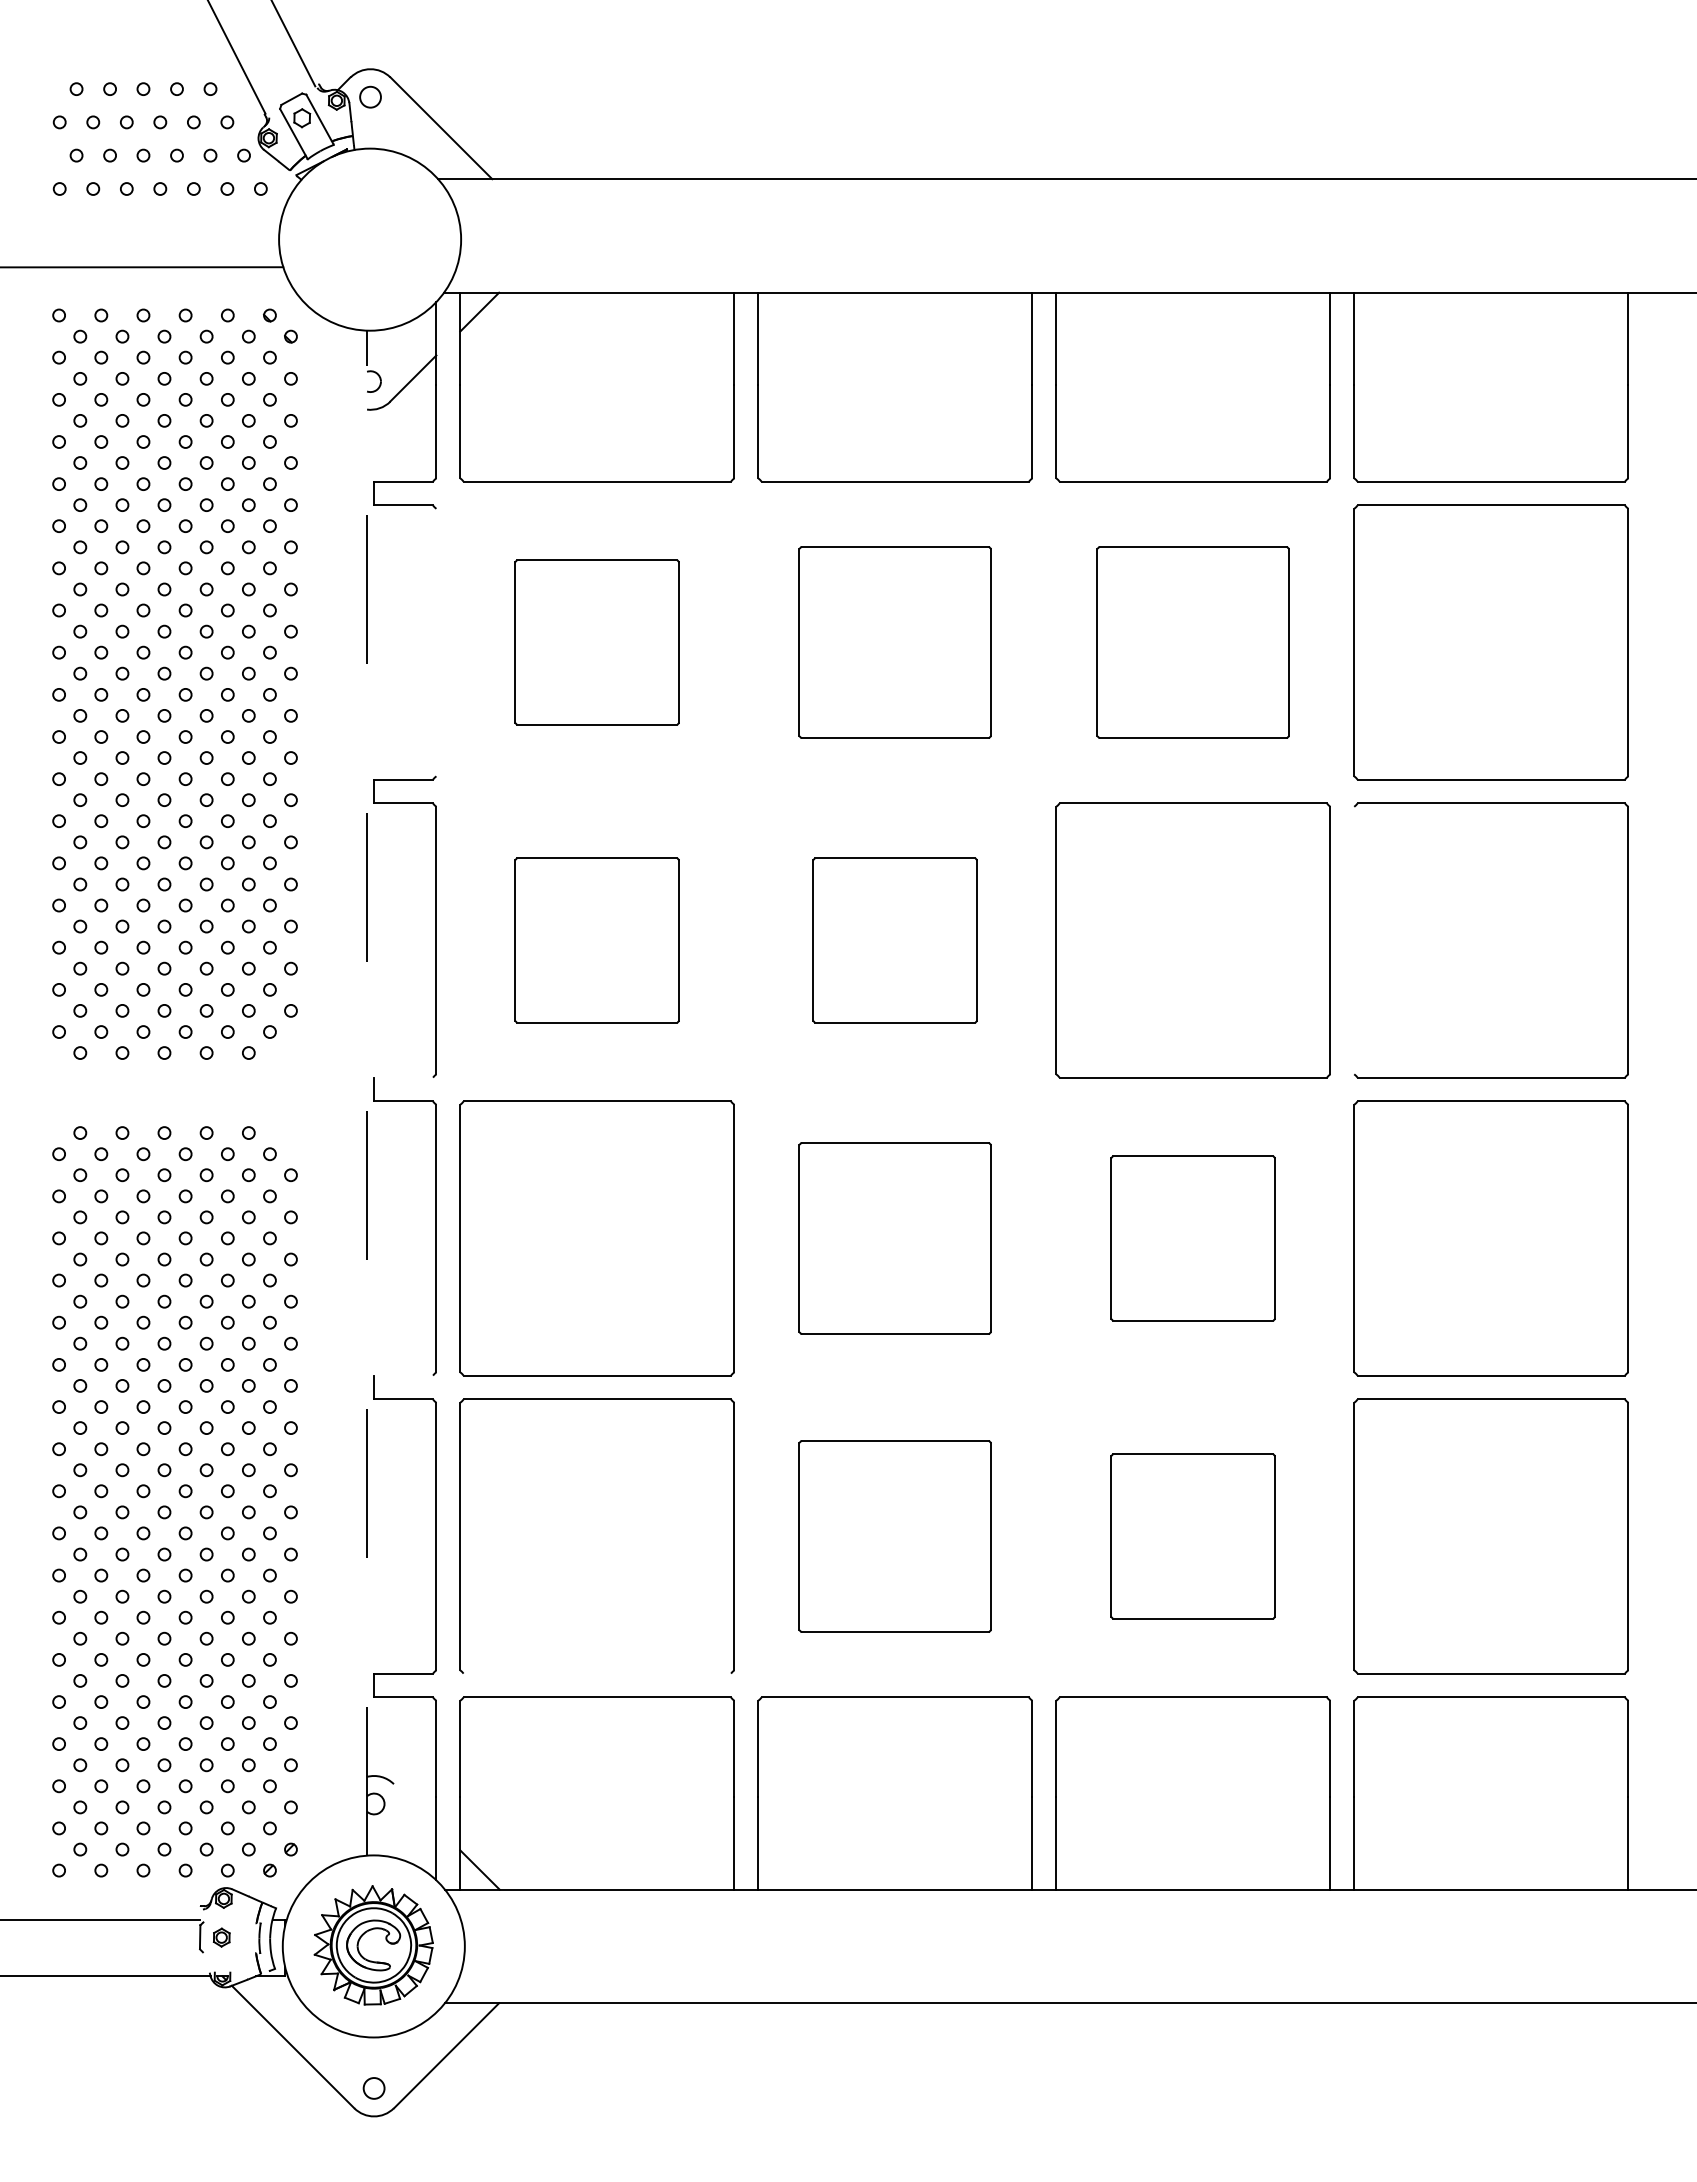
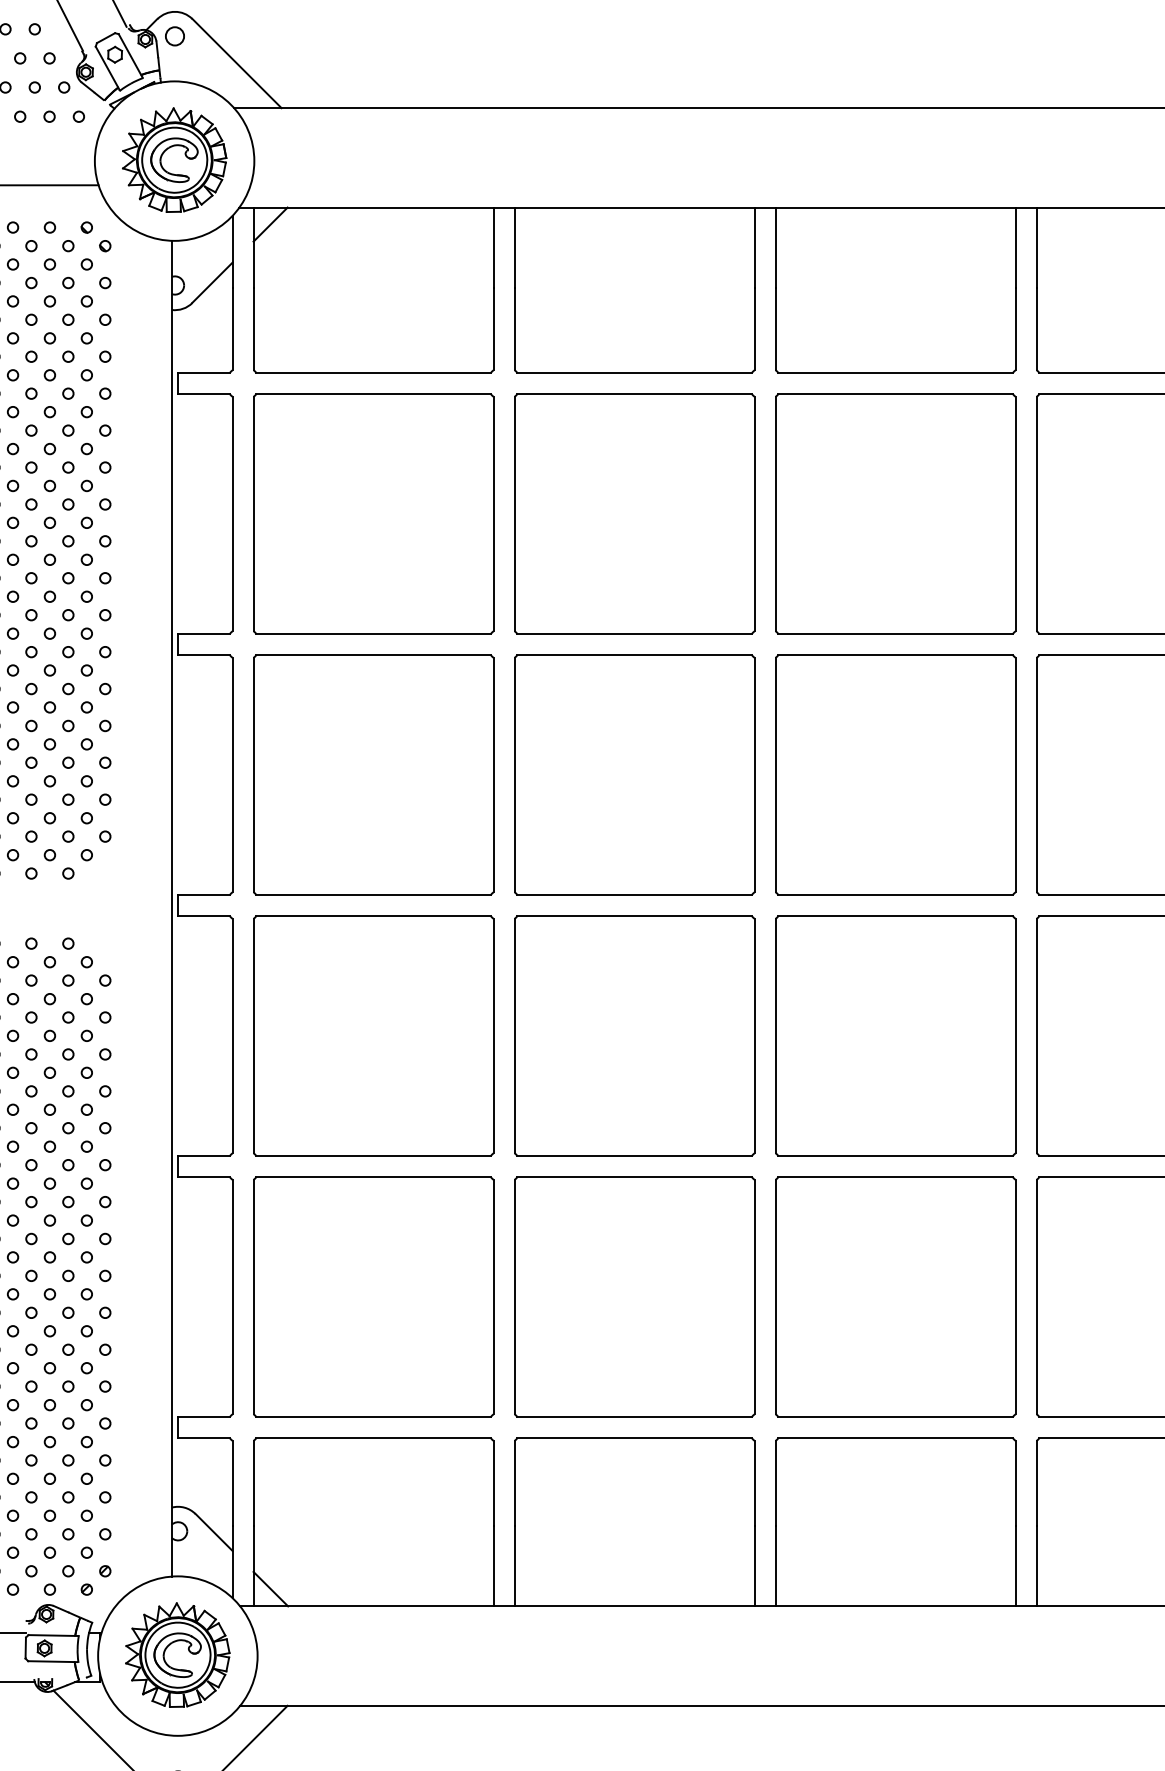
part: (370, 238) -> (174, 160), added
line: (436, 642) -> (232, 513), added
part: (596, 642) -> (372, 513), size x1.67
part: (894, 642) -> (633, 513), size x1.43
part: (1192, 642) -> (894, 513), size x1.43
part: (596, 940) -> (372, 774), size x1.67
part: (894, 940) -> (633, 774), size x1.67
line: (1354, 940) -> (1036, 774), added
line: (402, 1077) -> (202, 894), added
line: (366, 1092) -> (171, 908), dashed -> solid
part: (894, 1238) -> (633, 1036), size x1.43
part: (1192, 1238) -> (894, 1036), size x1.67
line: (402, 1375) -> (202, 1156), added
part: (894, 1536) -> (633, 1297), size x1.43
part: (1192, 1536) -> (894, 1297), size x1.67
line: (596, 1673) -> (372, 1417), added
line: (415, 1805) -> (214, 1532), added
line: (231, 1922) -> (53, 1635), added
line: (230, 1952) -> (52, 1661), added

